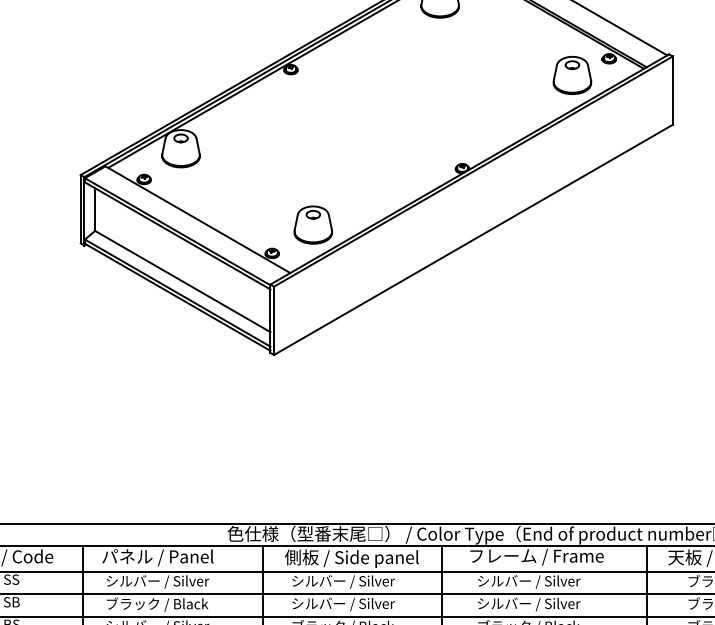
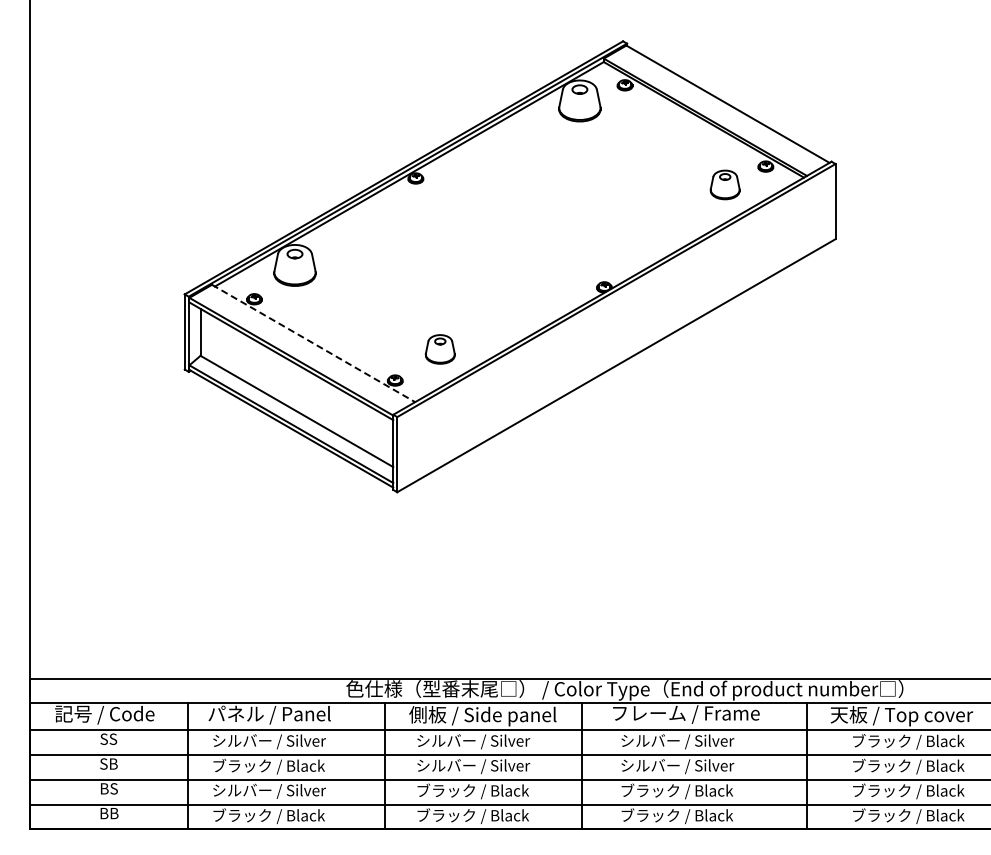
part: (571, 75) -> (724, 184), size x0.7
line: (198, 219) -> (314, 343), solid -> dashed
part: (312, 225) -> (439, 349), size x0.7

